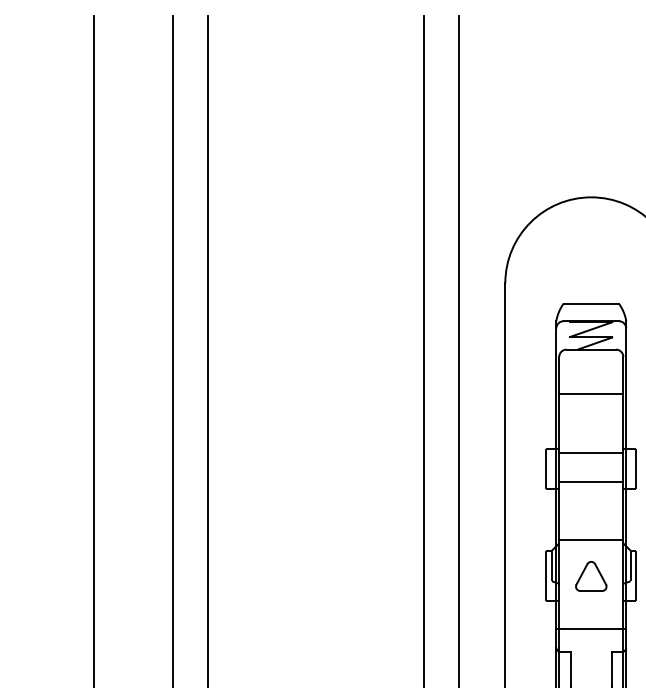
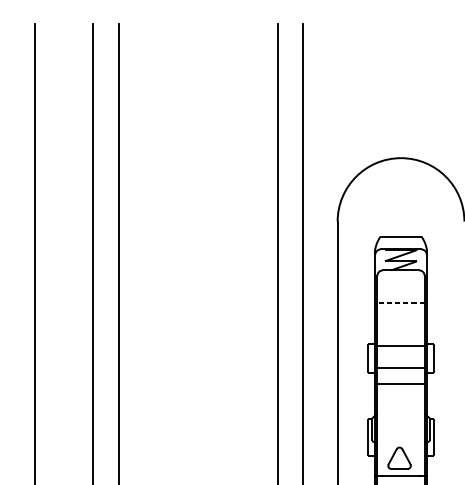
line: (590, 394) -> (400, 303), solid -> dashed
line: (591, 539) -> (401, 383), moved
part: (591, 576) -> (399, 458), moved

